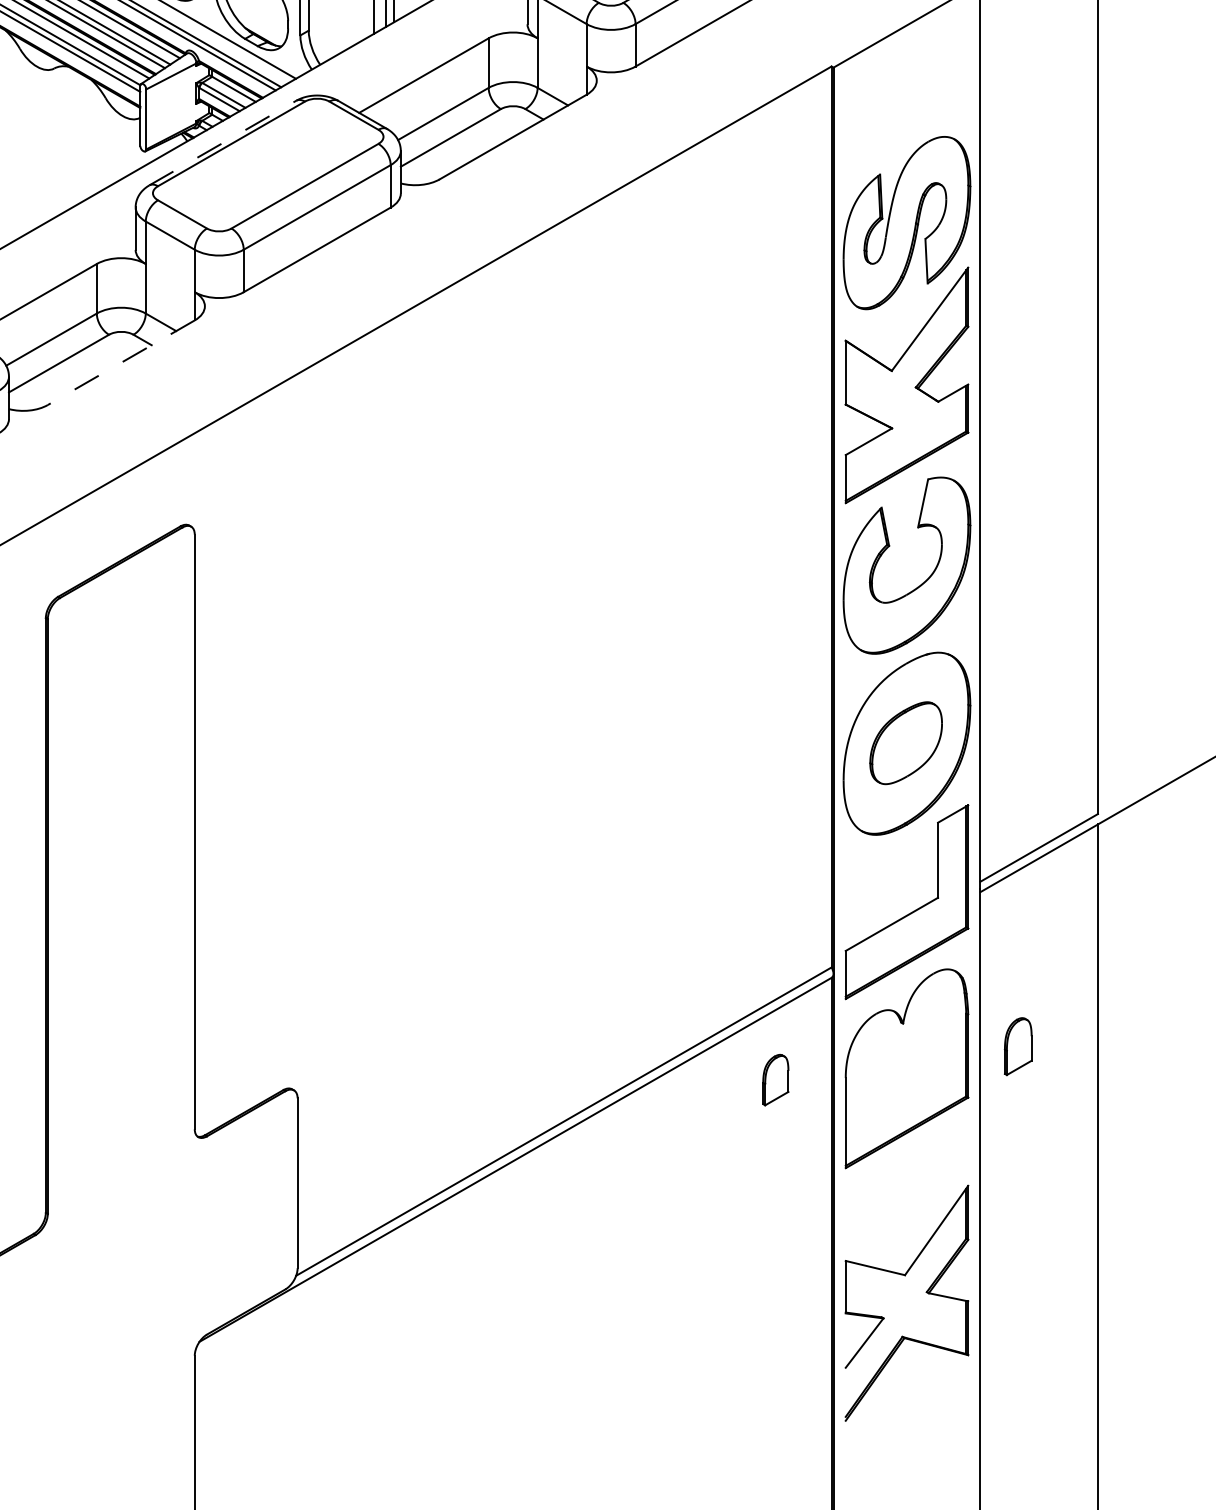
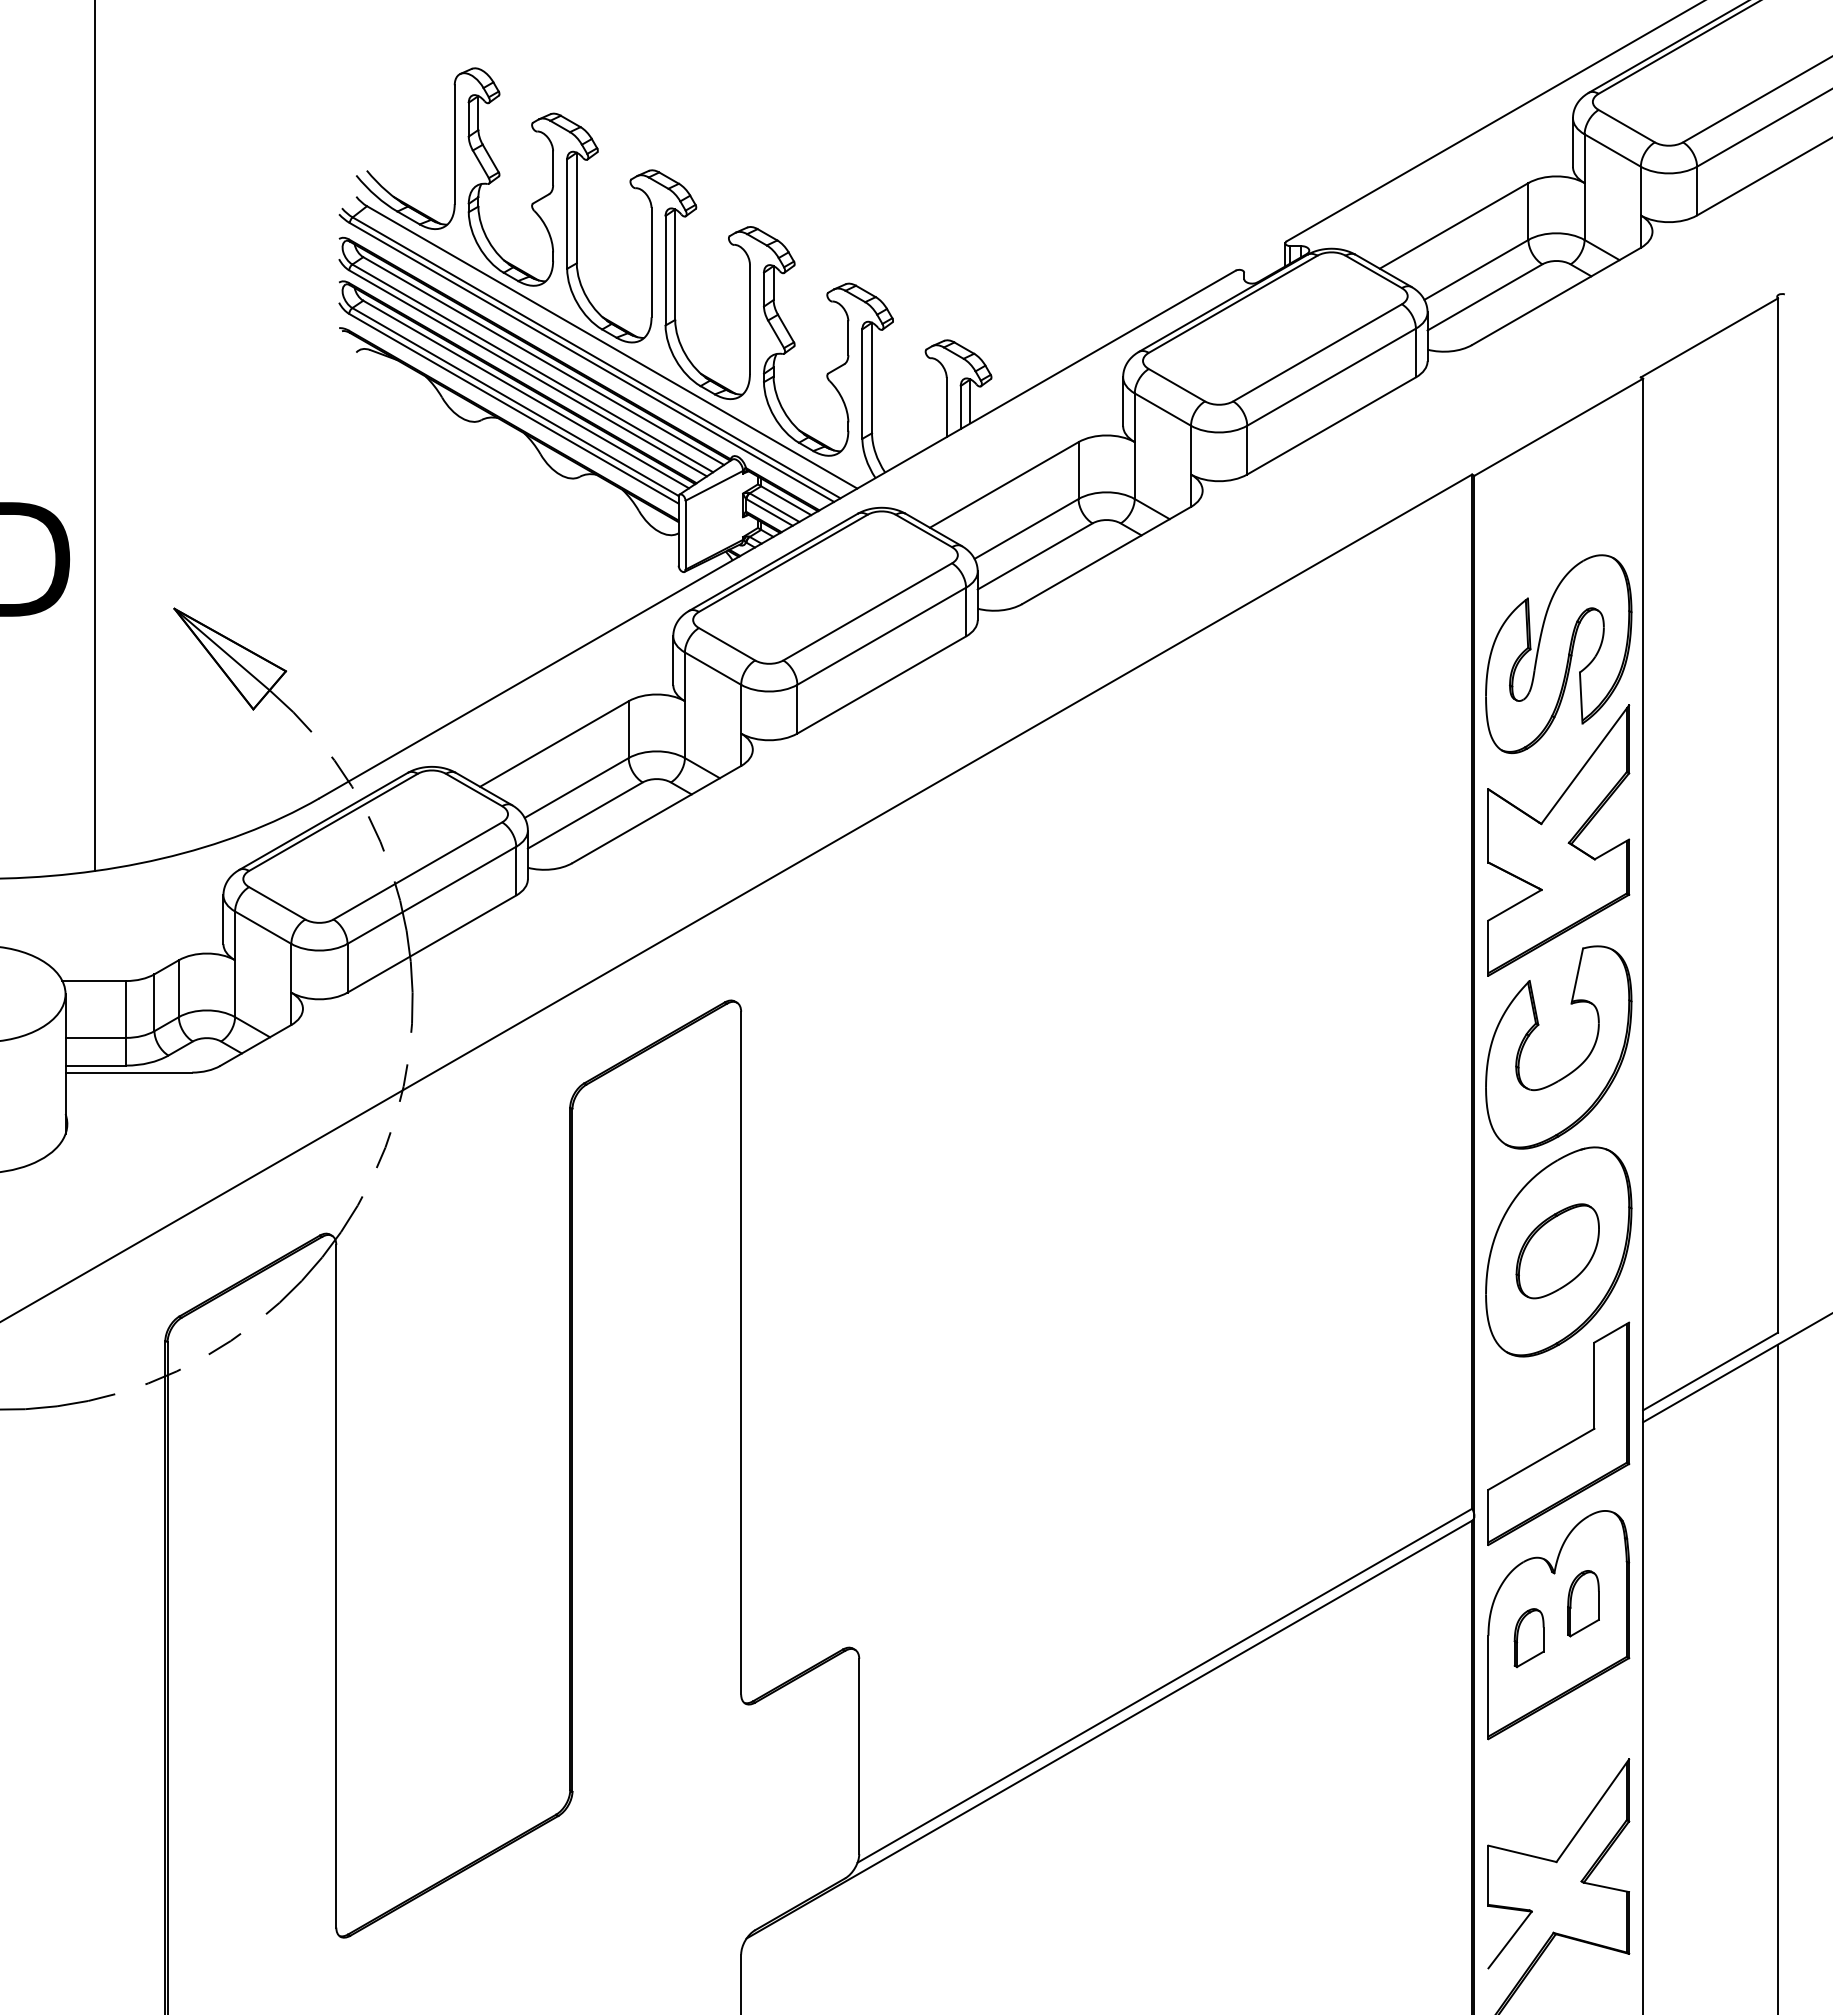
line: (222, 143) -> (773, 562), dashed -> solid
line: (121, 362) -> (656, 814), dashed -> solid
part: (1018, 1046) -> (1583, 1603), moved
part: (775, 1080) -> (1528, 1638), moved

